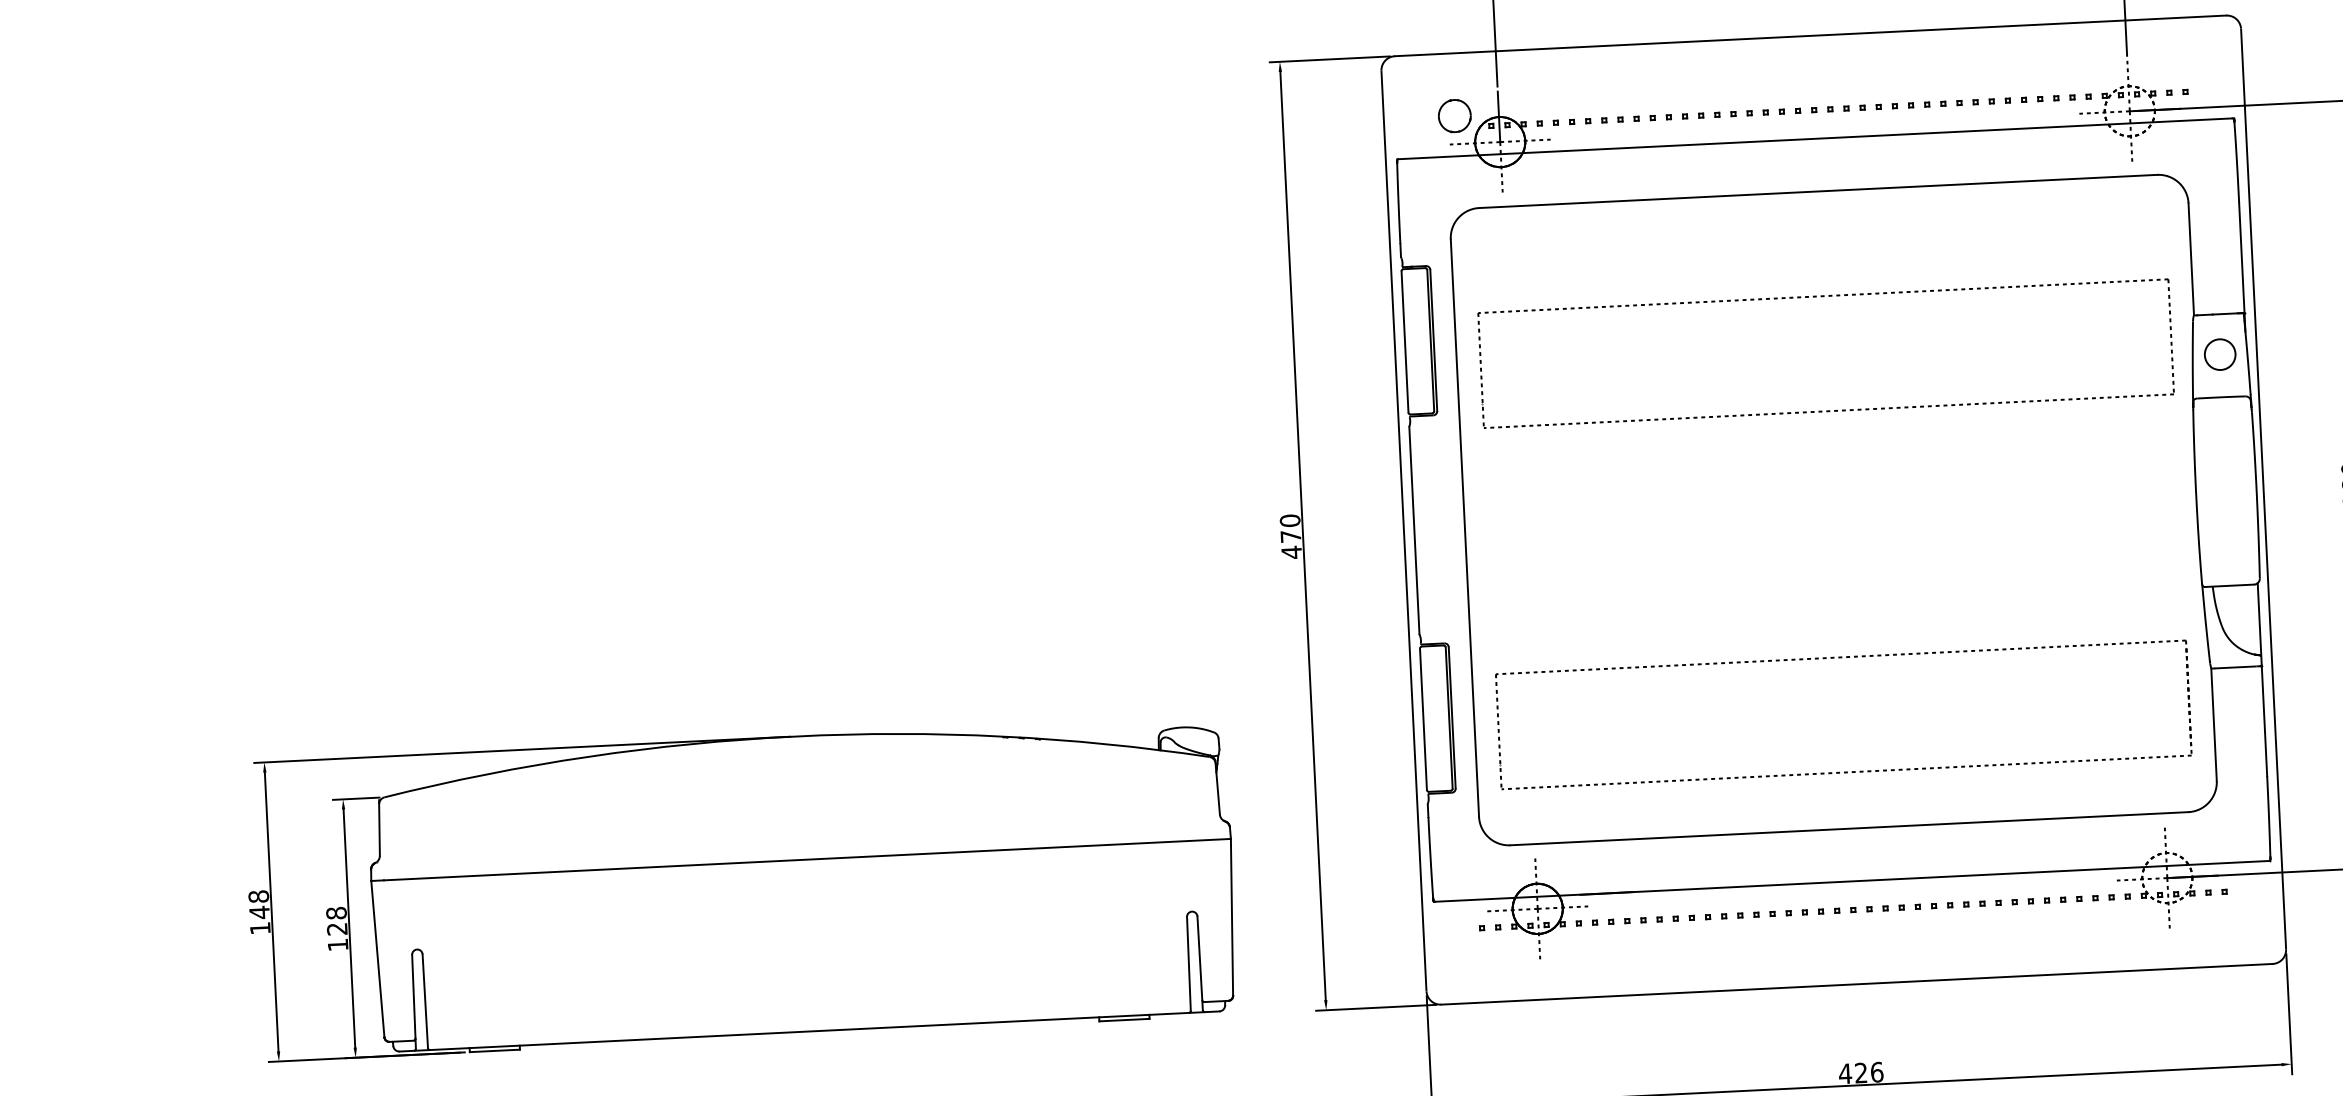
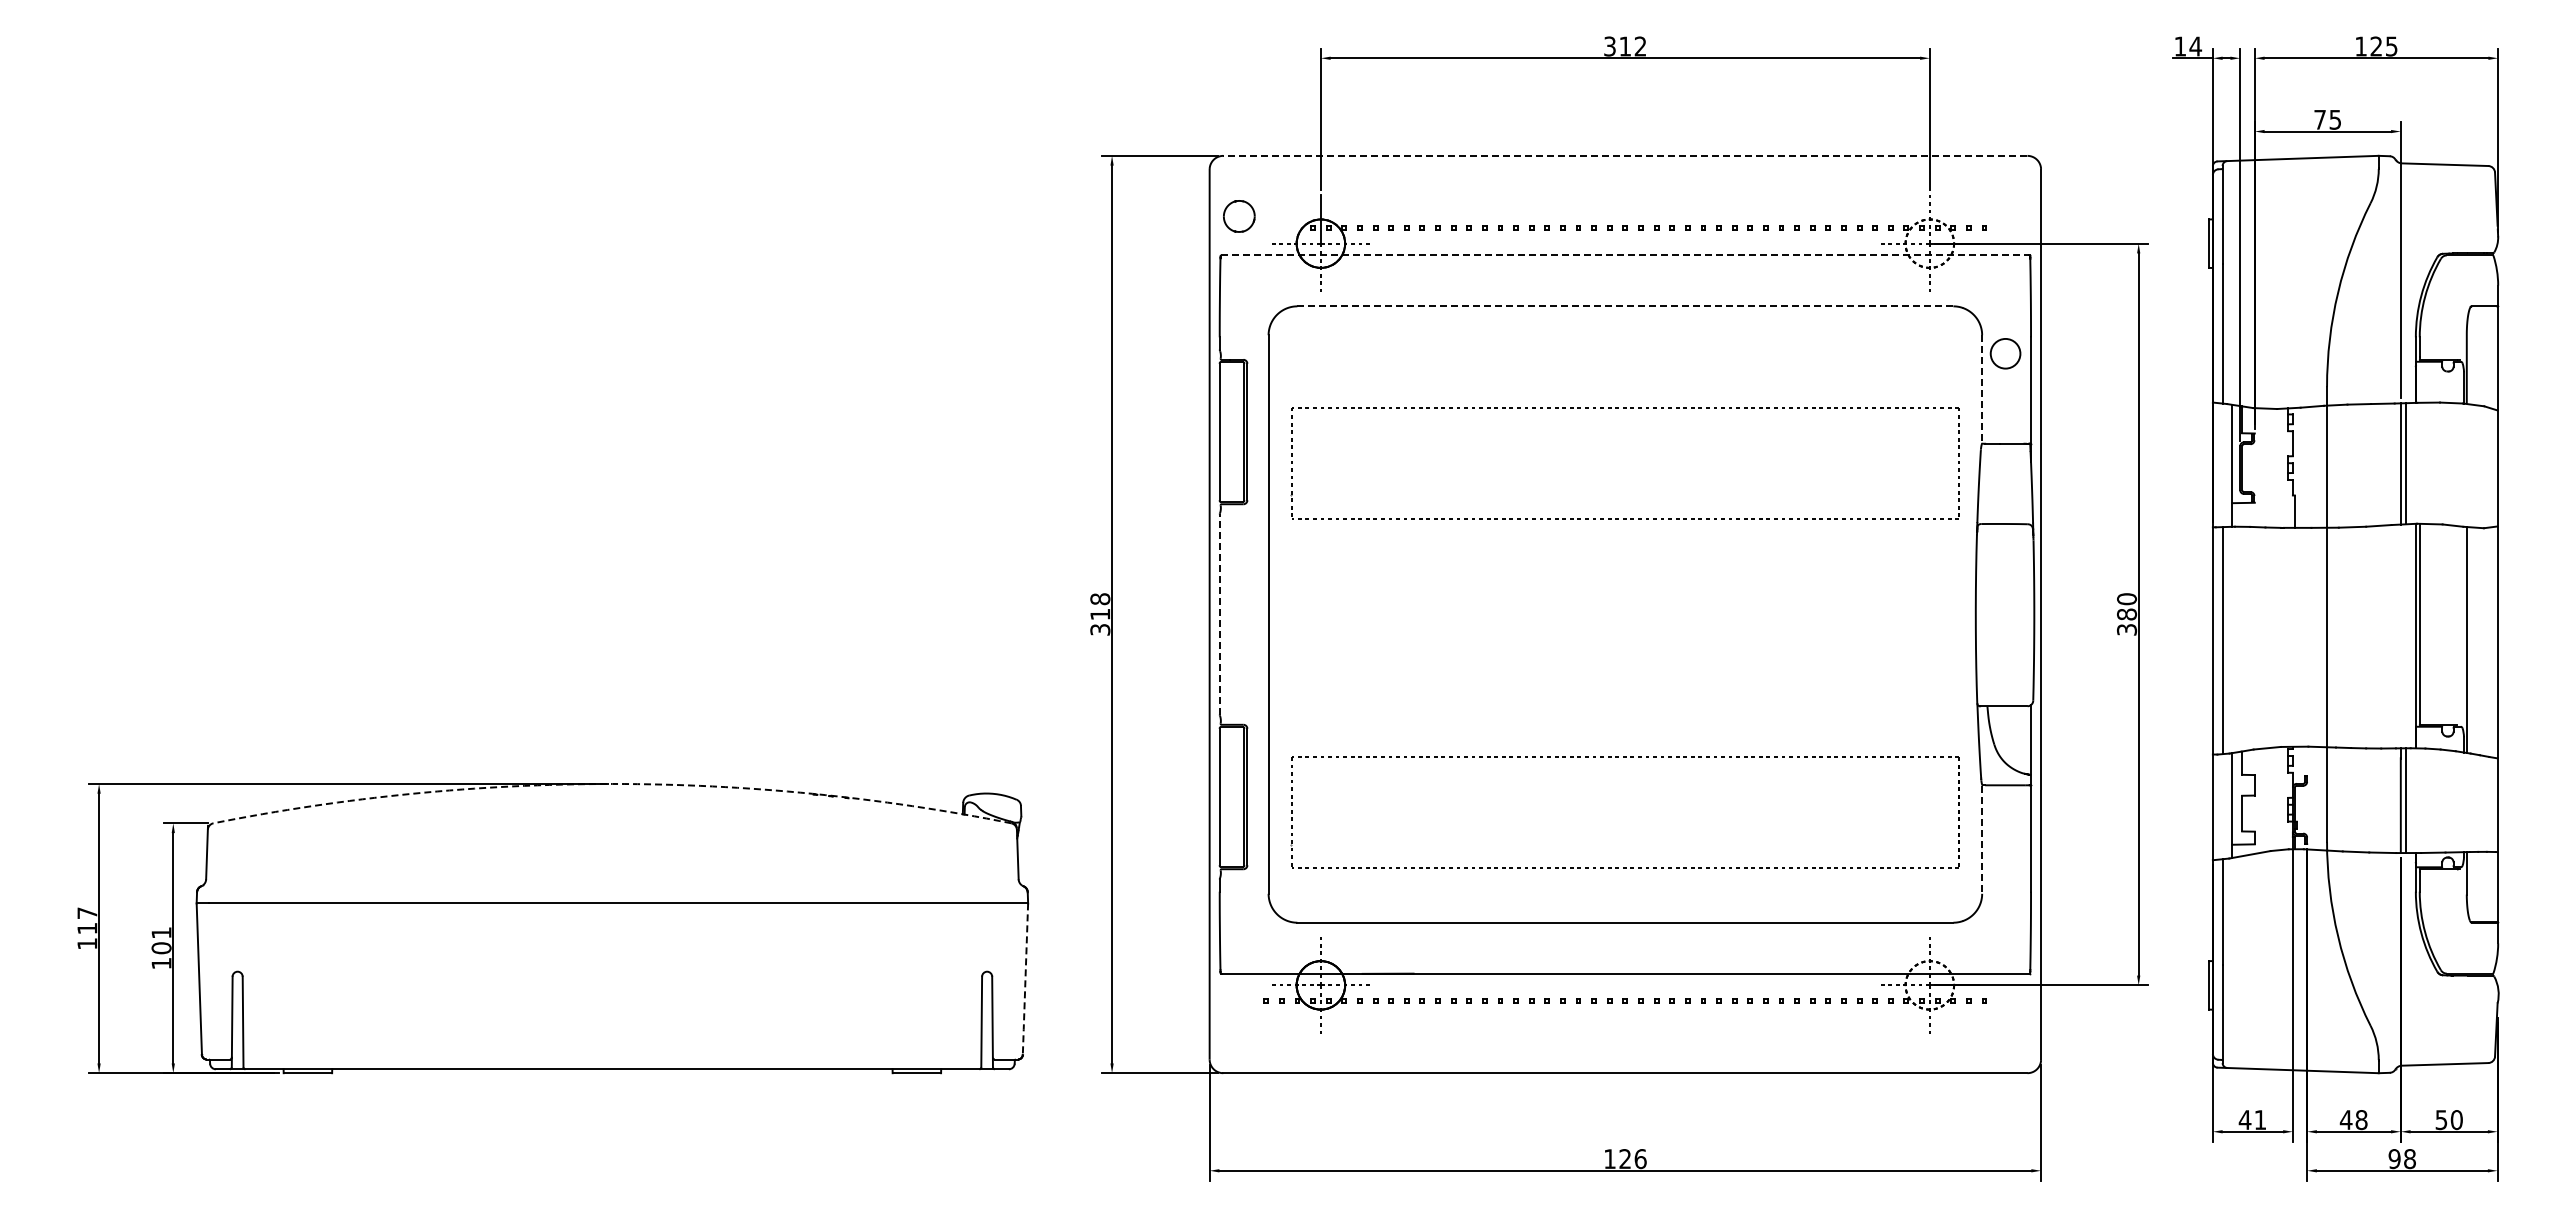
line: (1809, 35) -> (1624, 155), solid -> dashed
part: (1455, 116) -> (1239, 216), moved
line: (1814, 138) -> (1624, 255), solid -> dashed
line: (1818, 191) -> (1625, 306), solid -> dashed
line: (2191, 259) -> (1982, 389), solid -> dashed
circle: (2220, 354) -> (2005, 353), moved
line: (1414, 530) -> (1219, 614), solid -> dashed
text: (1291, 536) -> (1100, 614), 470 -> 318
line: (2214, 725) -> (1982, 840), solid -> dashed
arc: (795, 736) -> (612, 783), solid -> dashed
text: (259, 904) -> (87, 920), 148 -> 117
line: (1232, 918) -> (1025, 980), solid -> dashed
text: (336, 921) -> (161, 940), 128 -> 101
text: (1844, 1073) -> (1609, 1158), 426 -> 126

